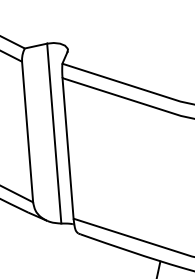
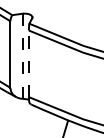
line: (53, 134) -> (22, 56), solid -> dashed
line: (67, 147) -> (28, 63), solid -> dashed

